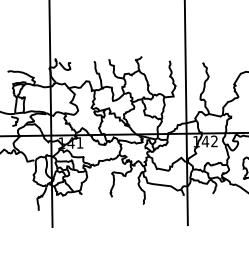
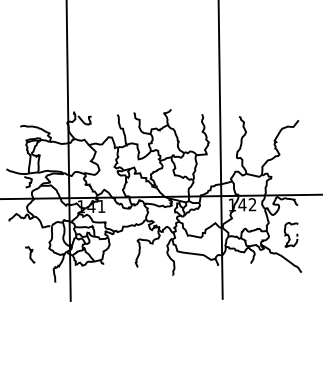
curve: (16, 185) -> (30, 254), added

